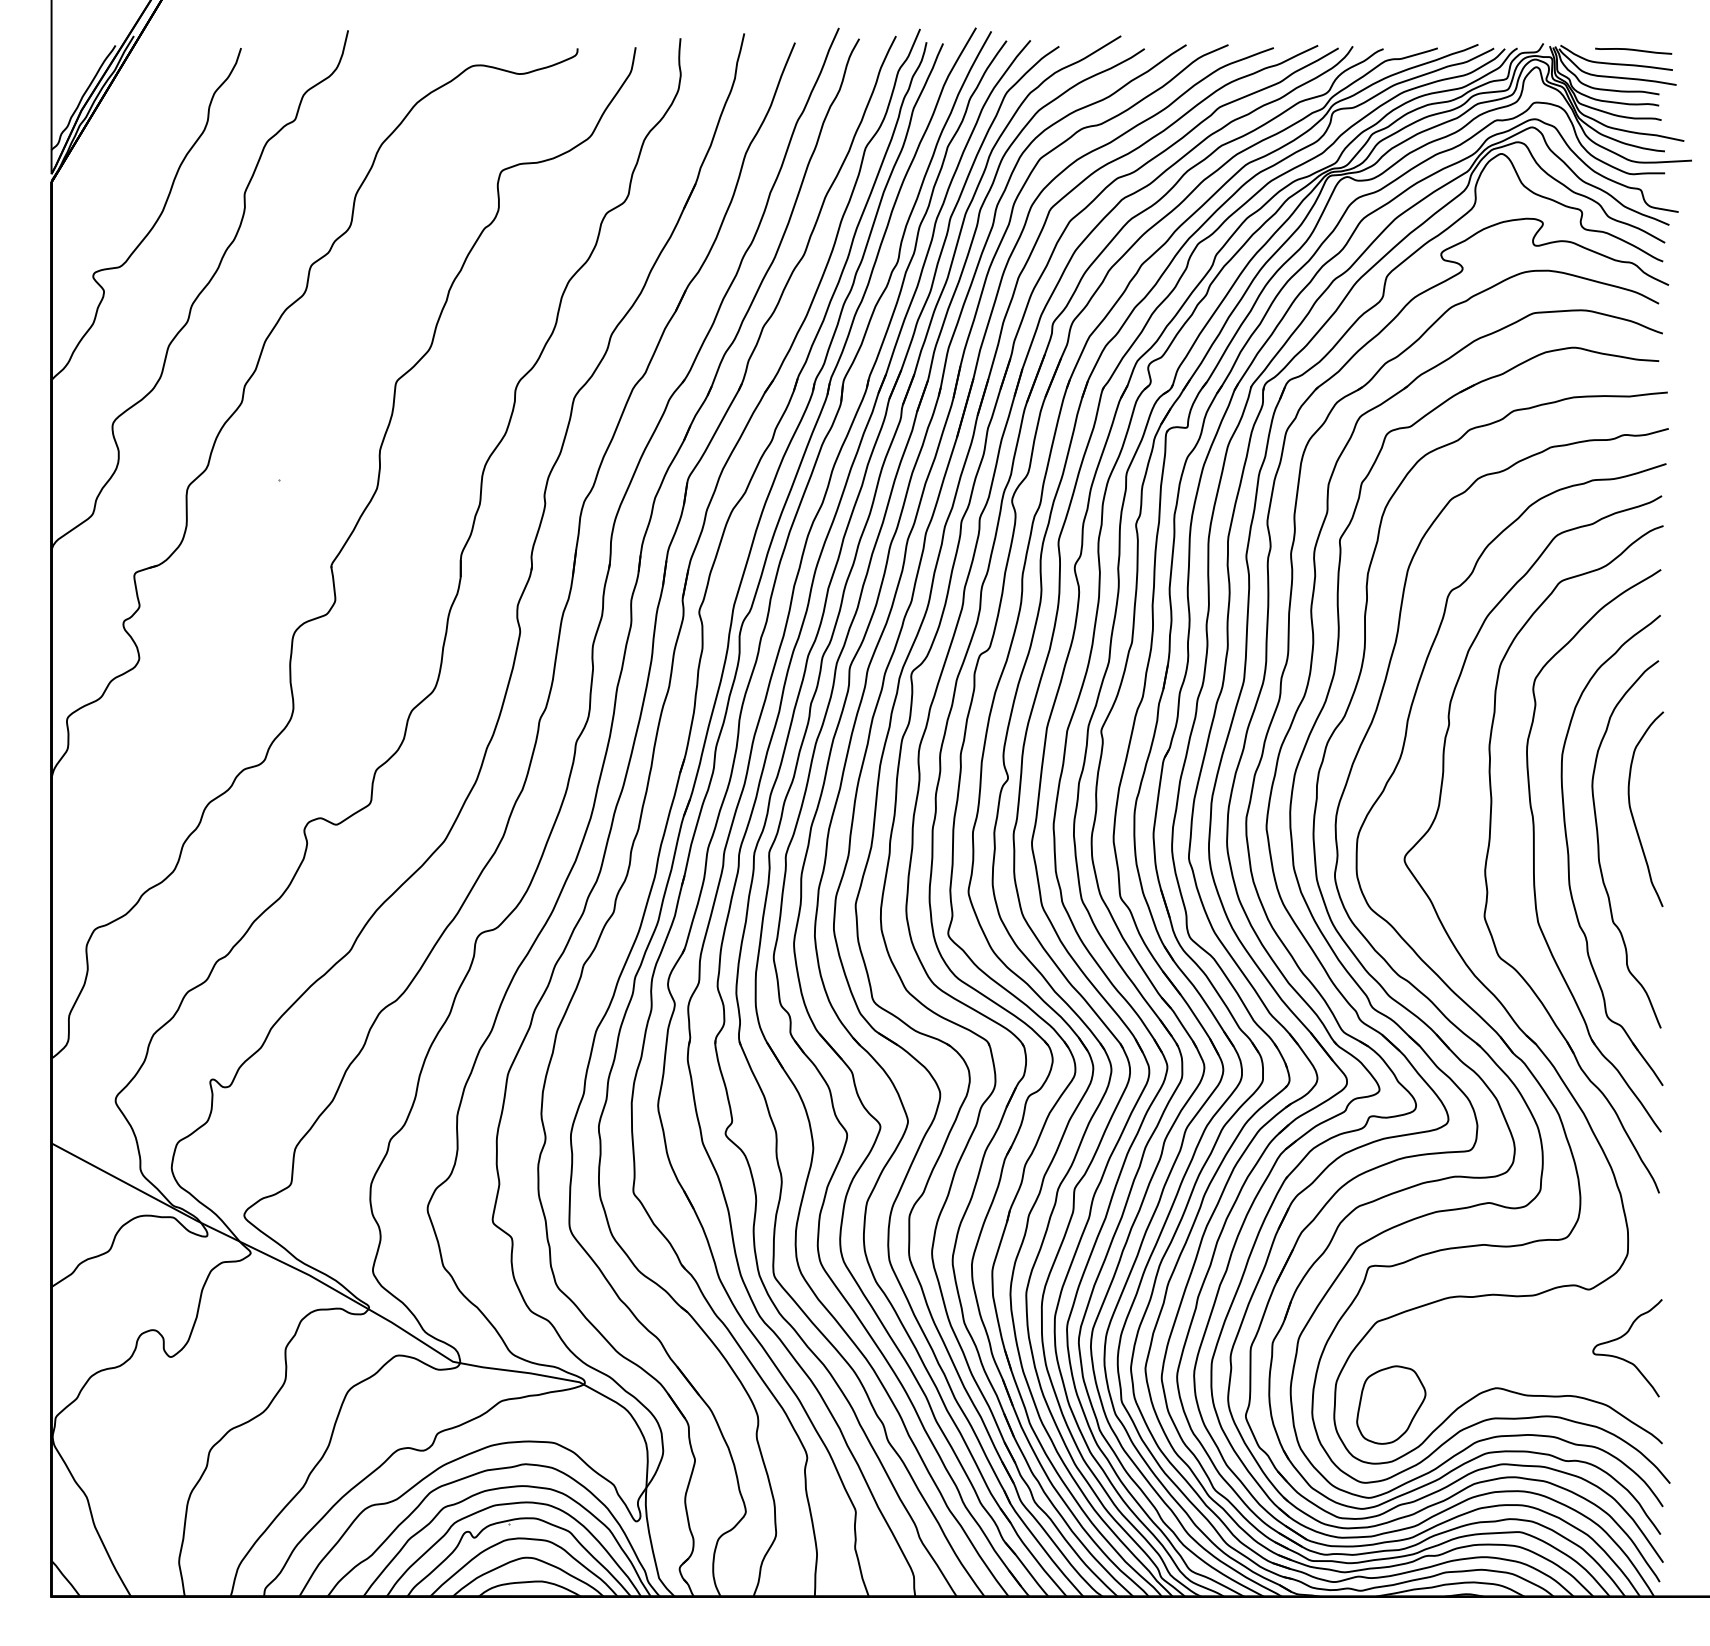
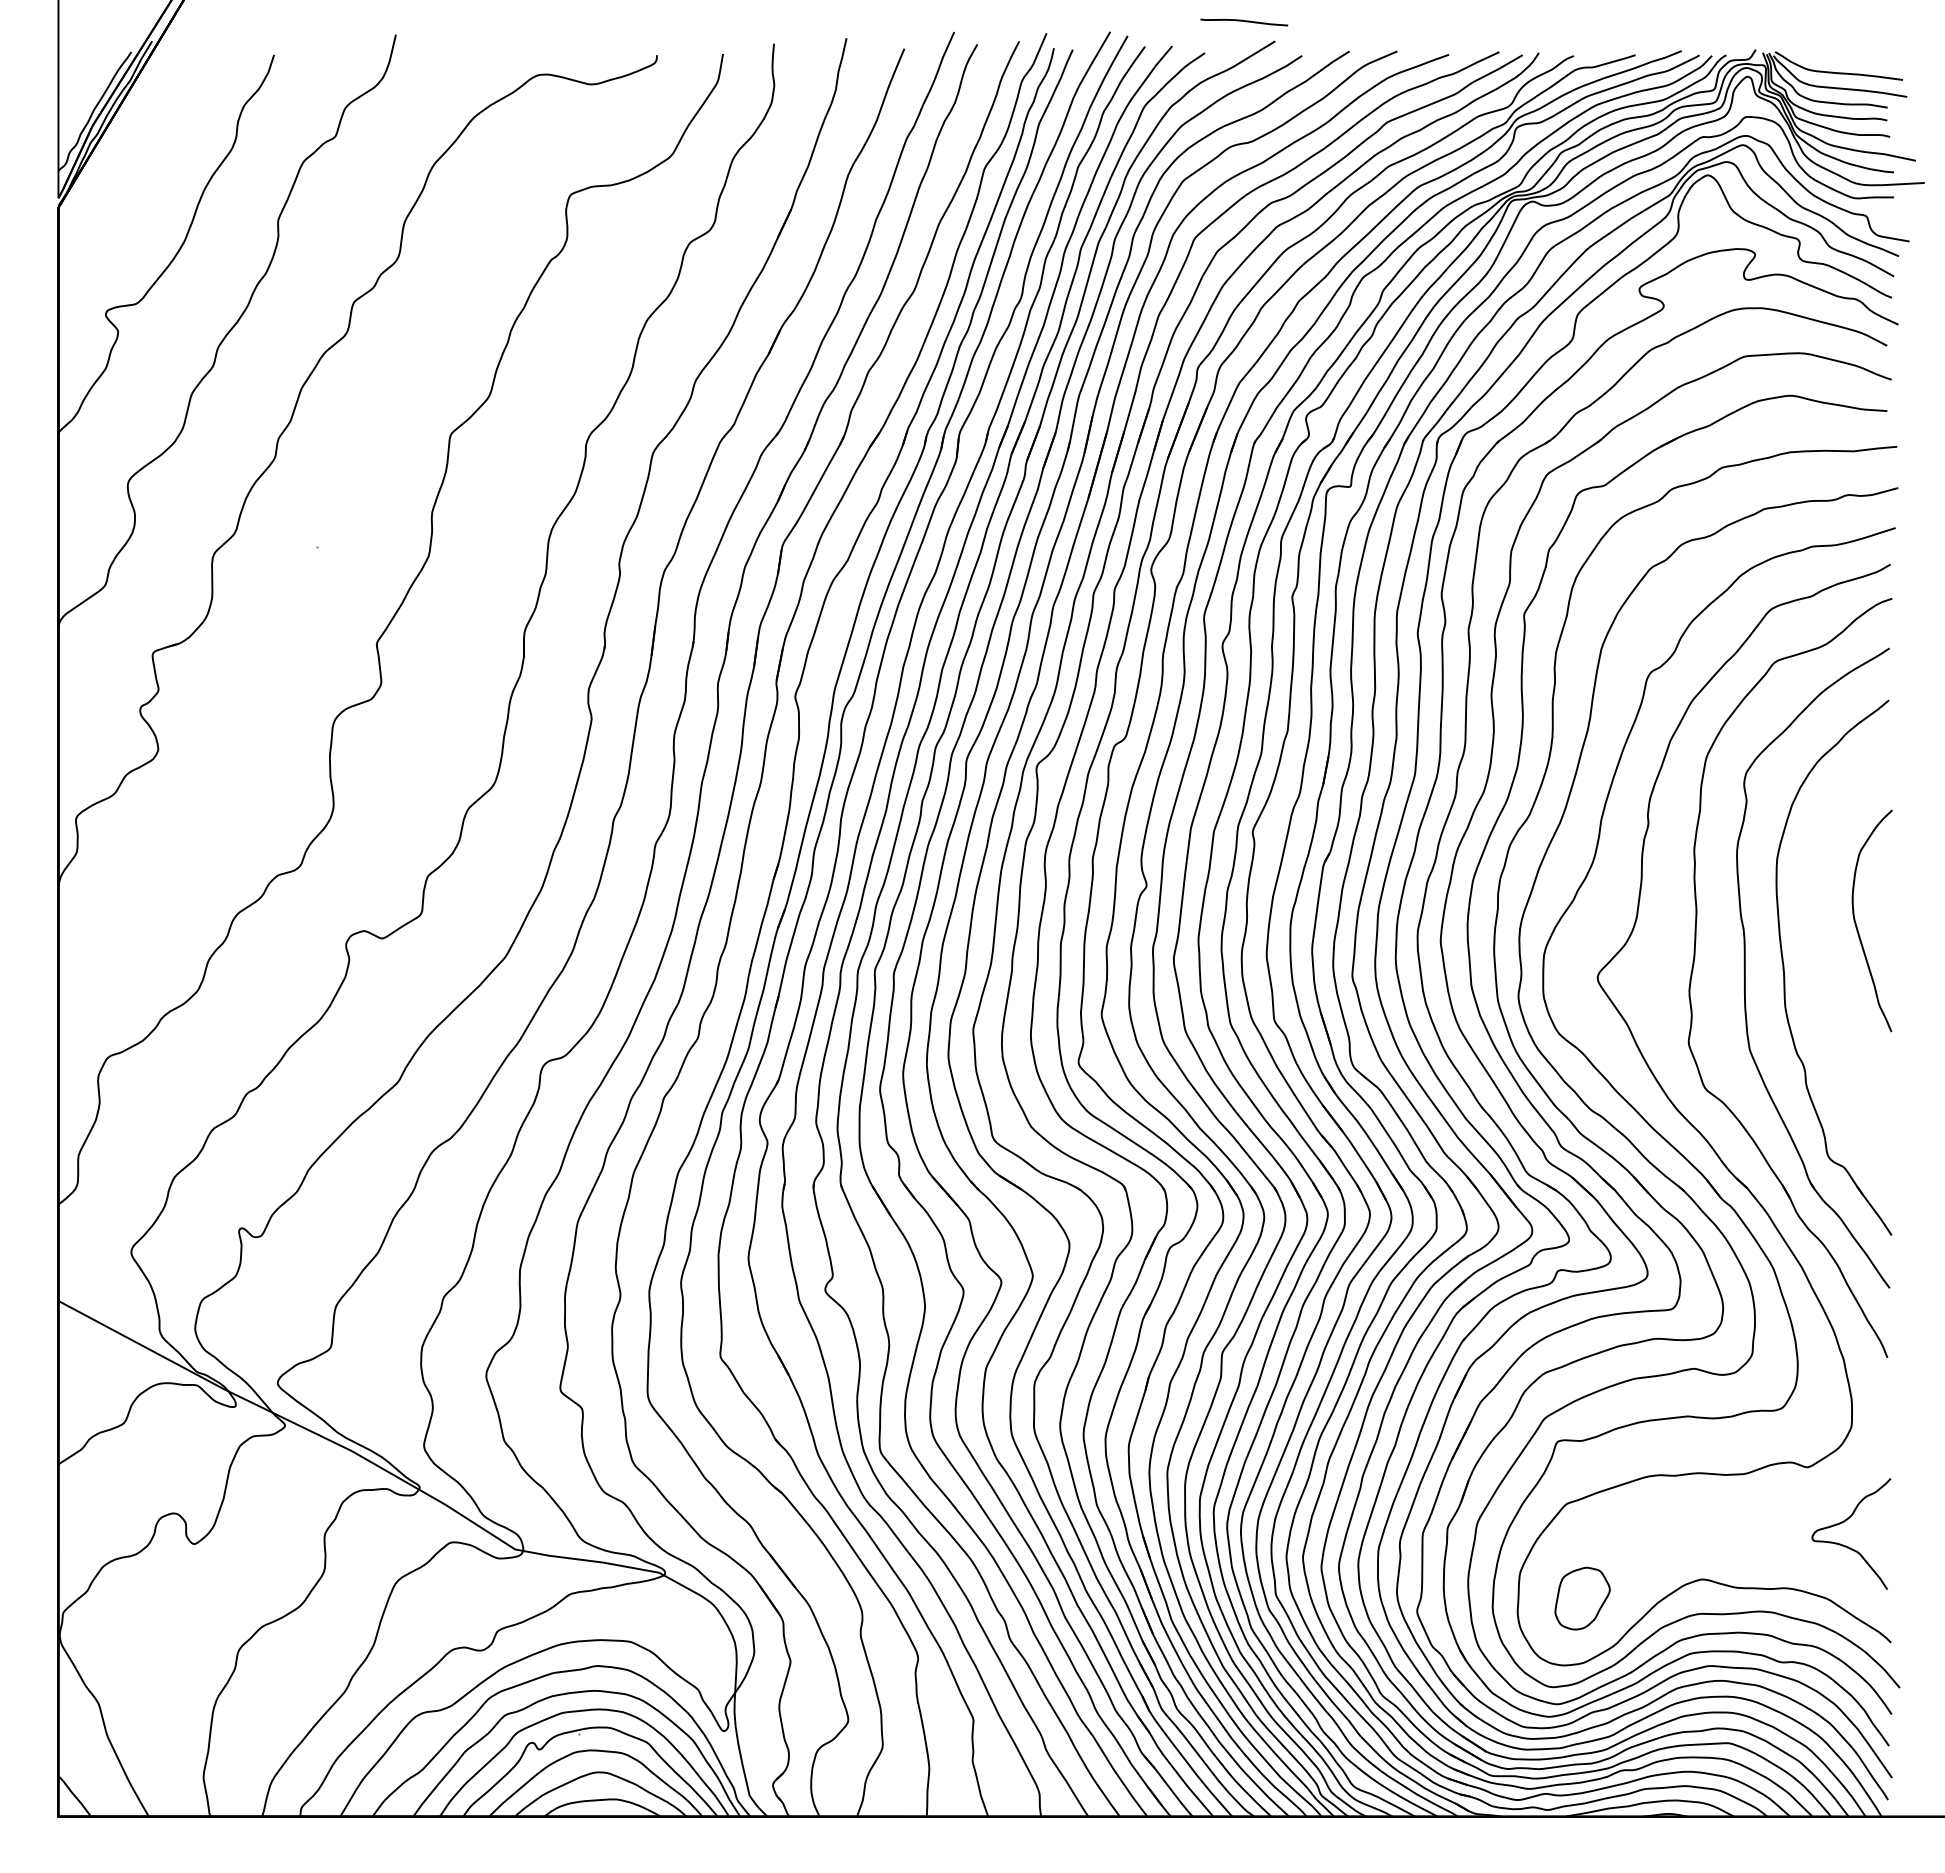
curve: (1633, 50) -> (1244, 21), moved
curve: (1599, 845) -> (1819, 962), removed
part: (1391, 1404) -> (1582, 1598), size x0.7

